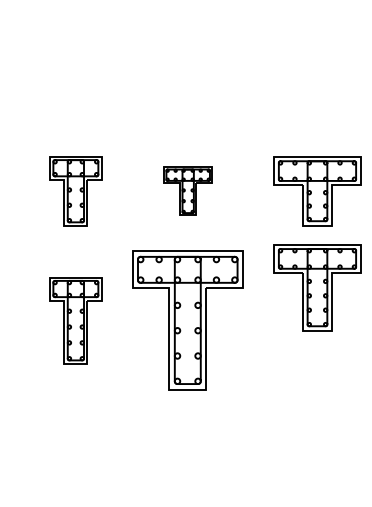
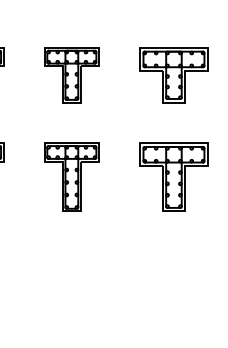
part: (188, 191) -> (72, 75), size x1.43
part: (317, 287) -> (173, 177), moved
part: (188, 320) -> (72, 177), size x0.62

